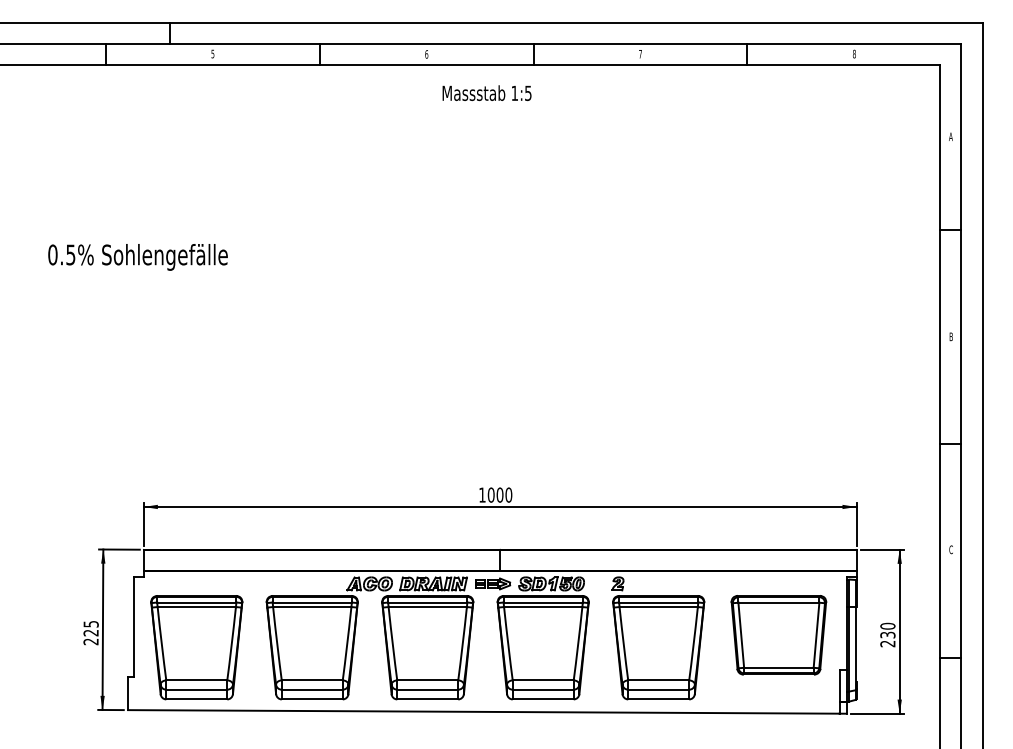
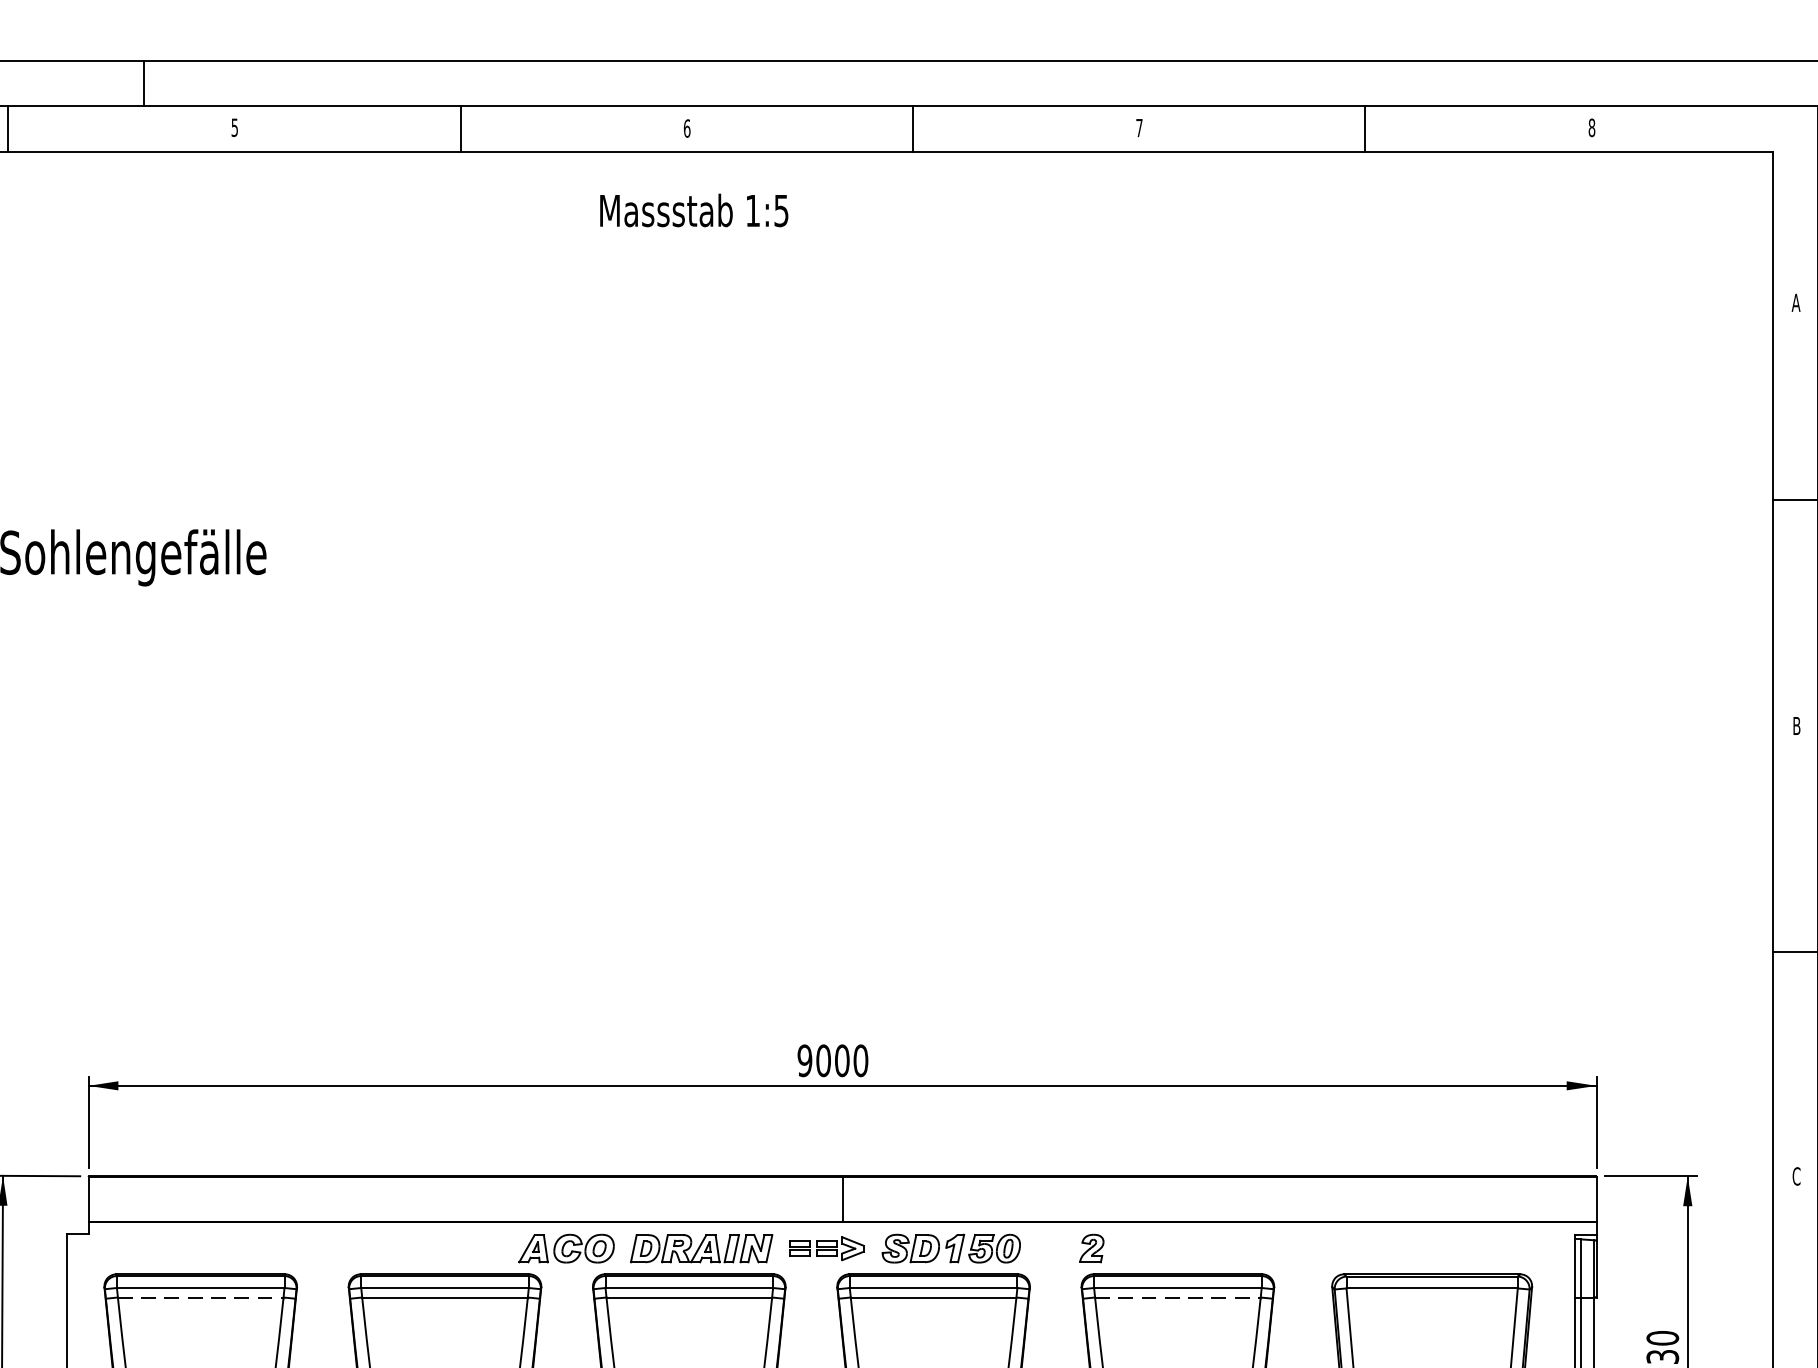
text: (486, 92) -> (693, 209), moved
text: (482, 494) -> (805, 1059), 1000 -> 9000
line: (197, 607) -> (202, 1298), solid -> dashed
line: (659, 607) -> (1179, 1298), solid -> dashed

